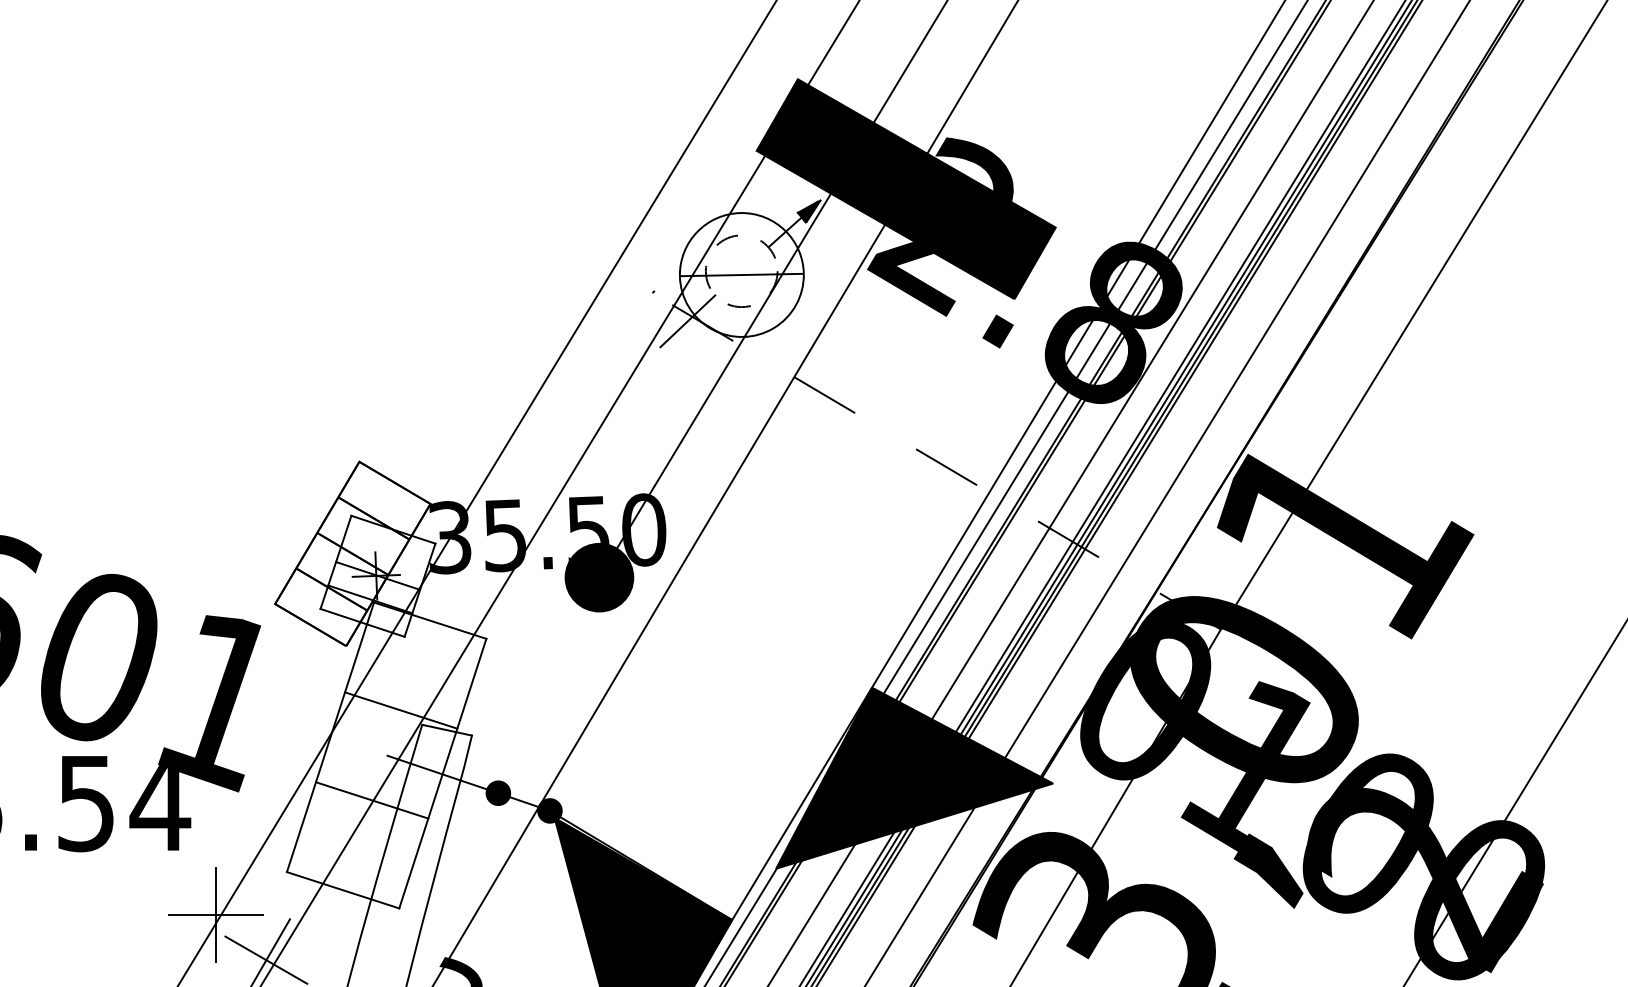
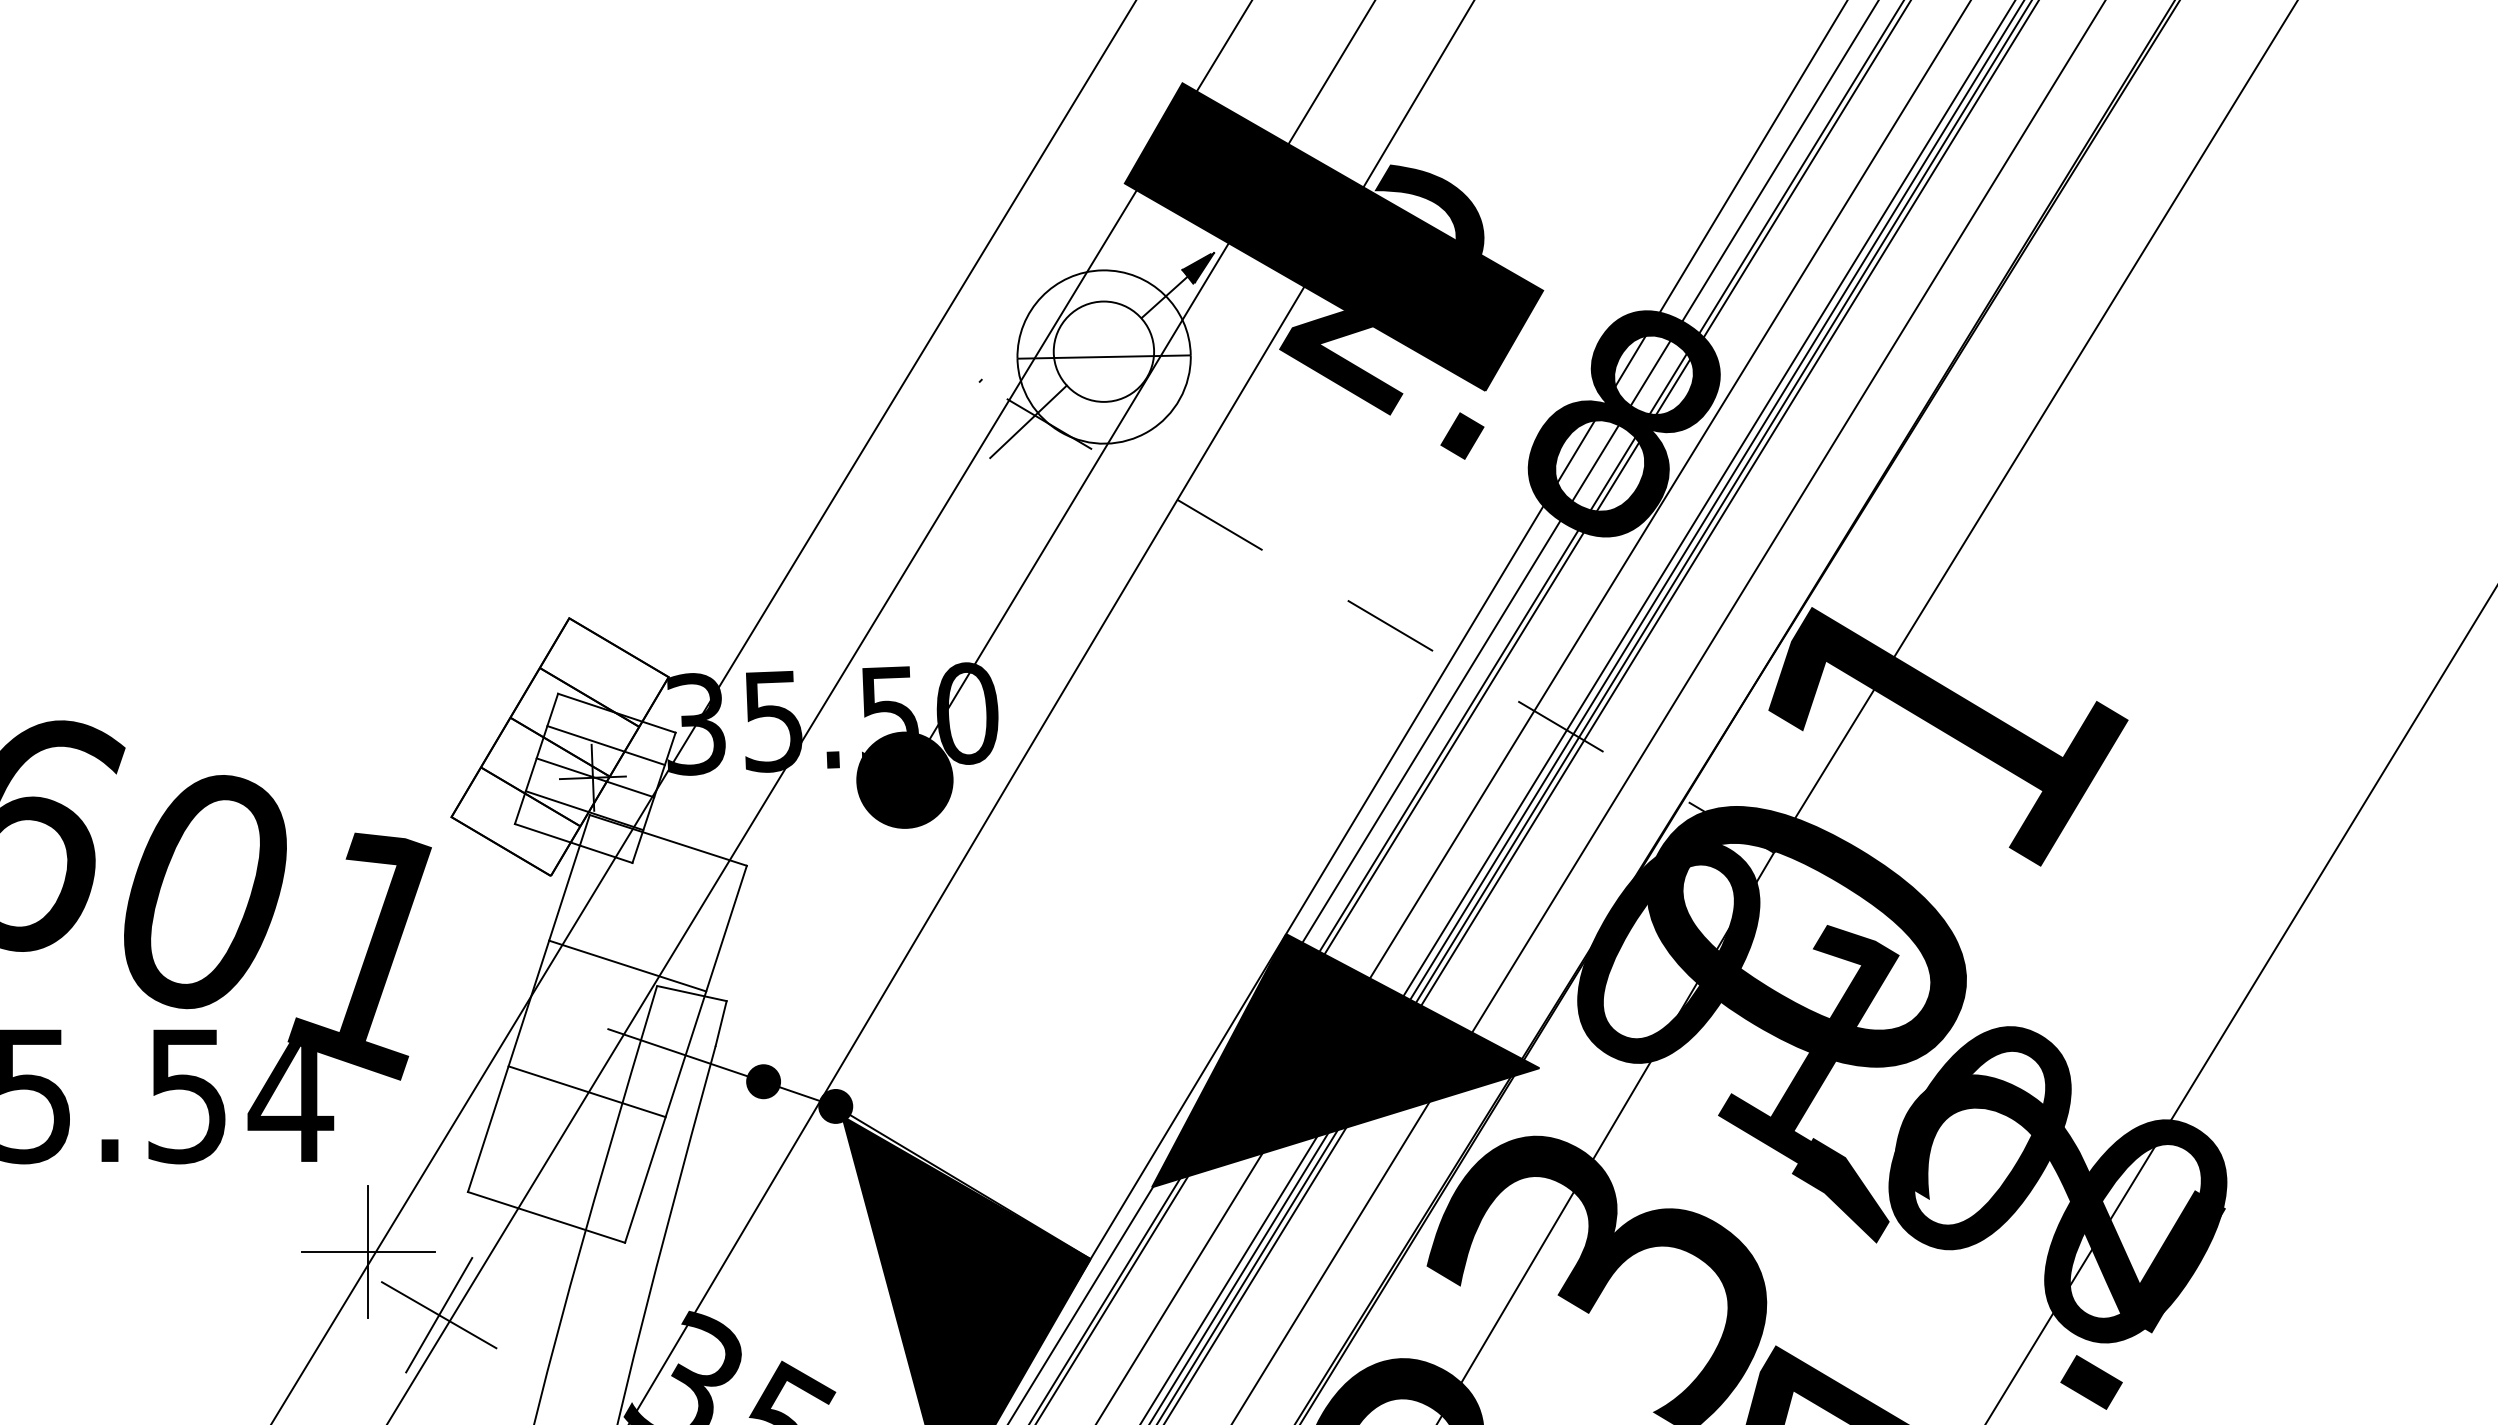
circle: (741, 271) -> (1103, 351), dashed -> solid
line: (385, 552) -> (605, 745), added

